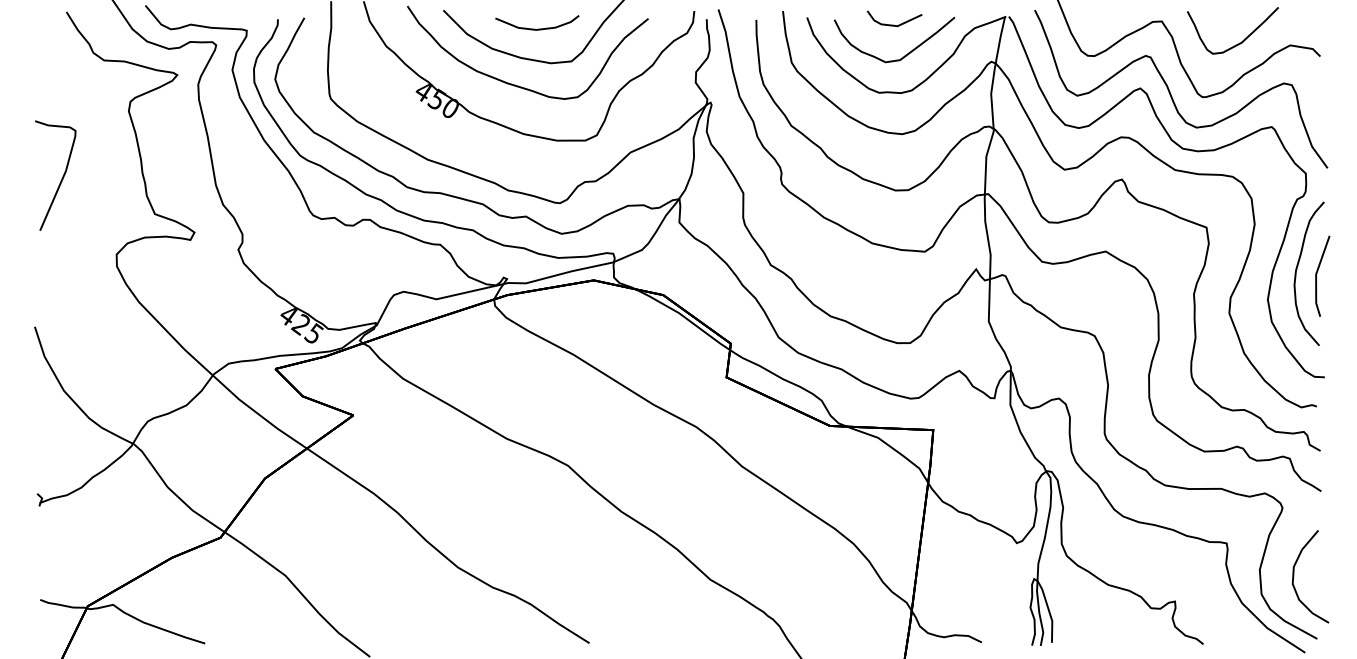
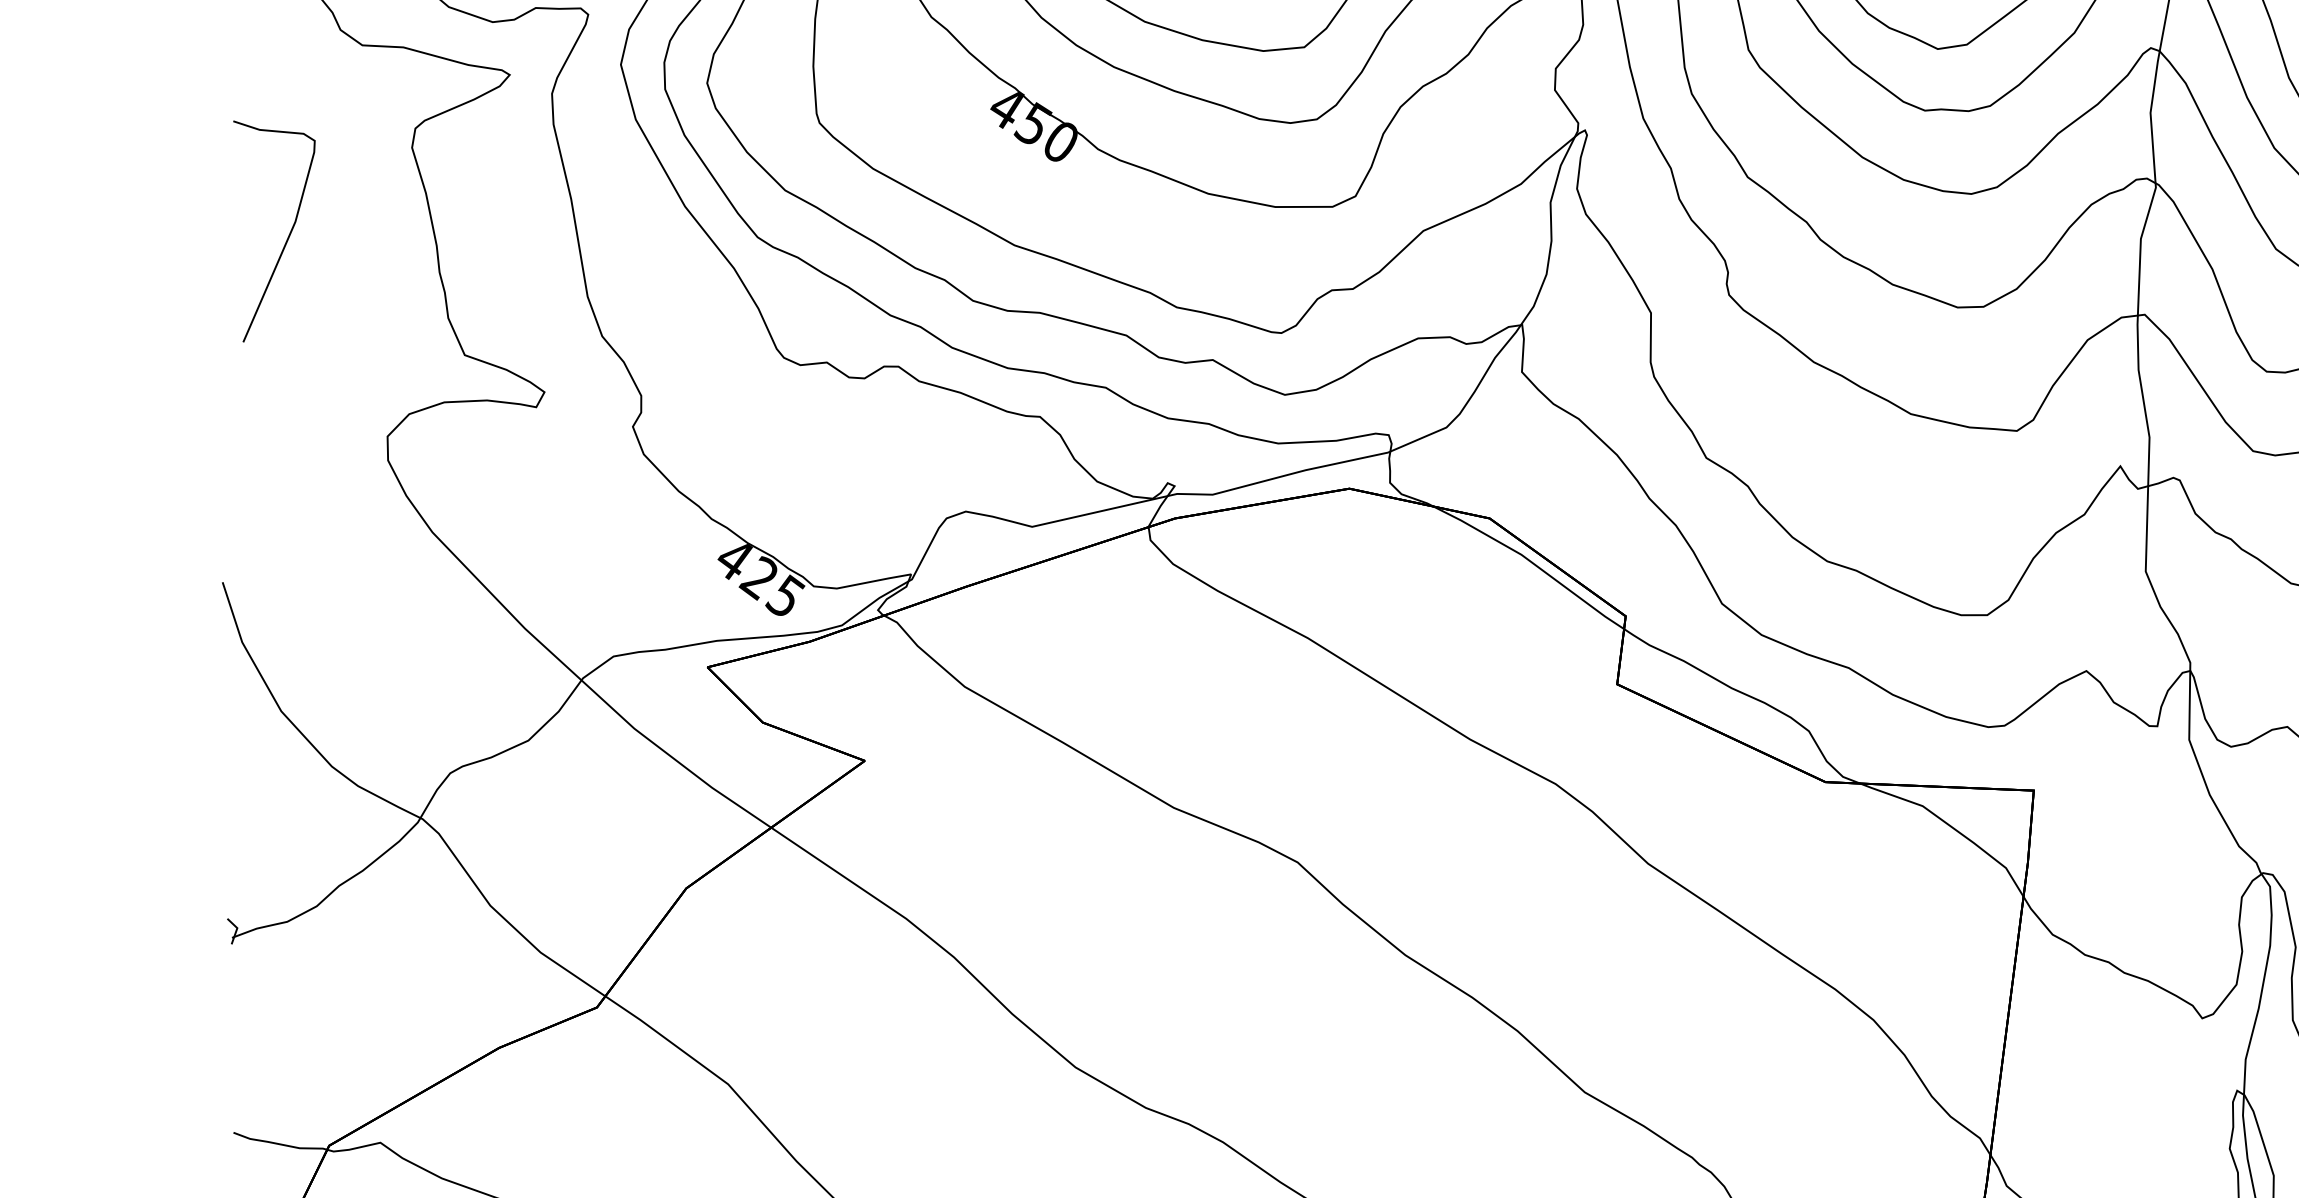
curve: (61, 178) -> (286, 236), moved

